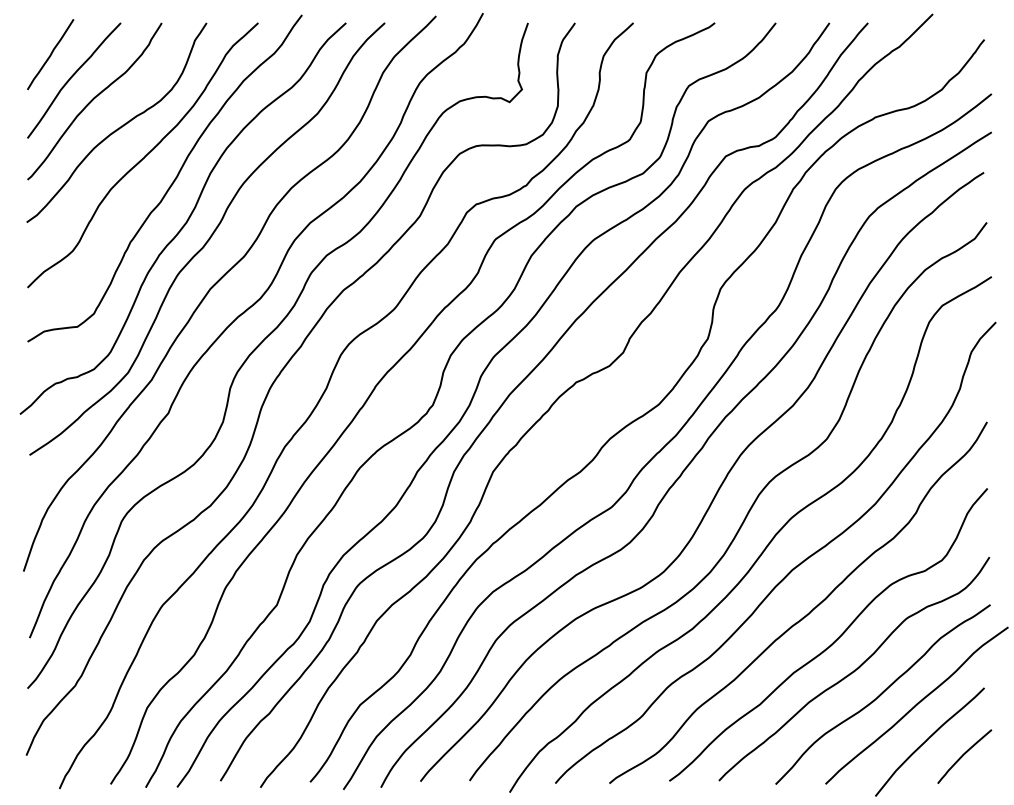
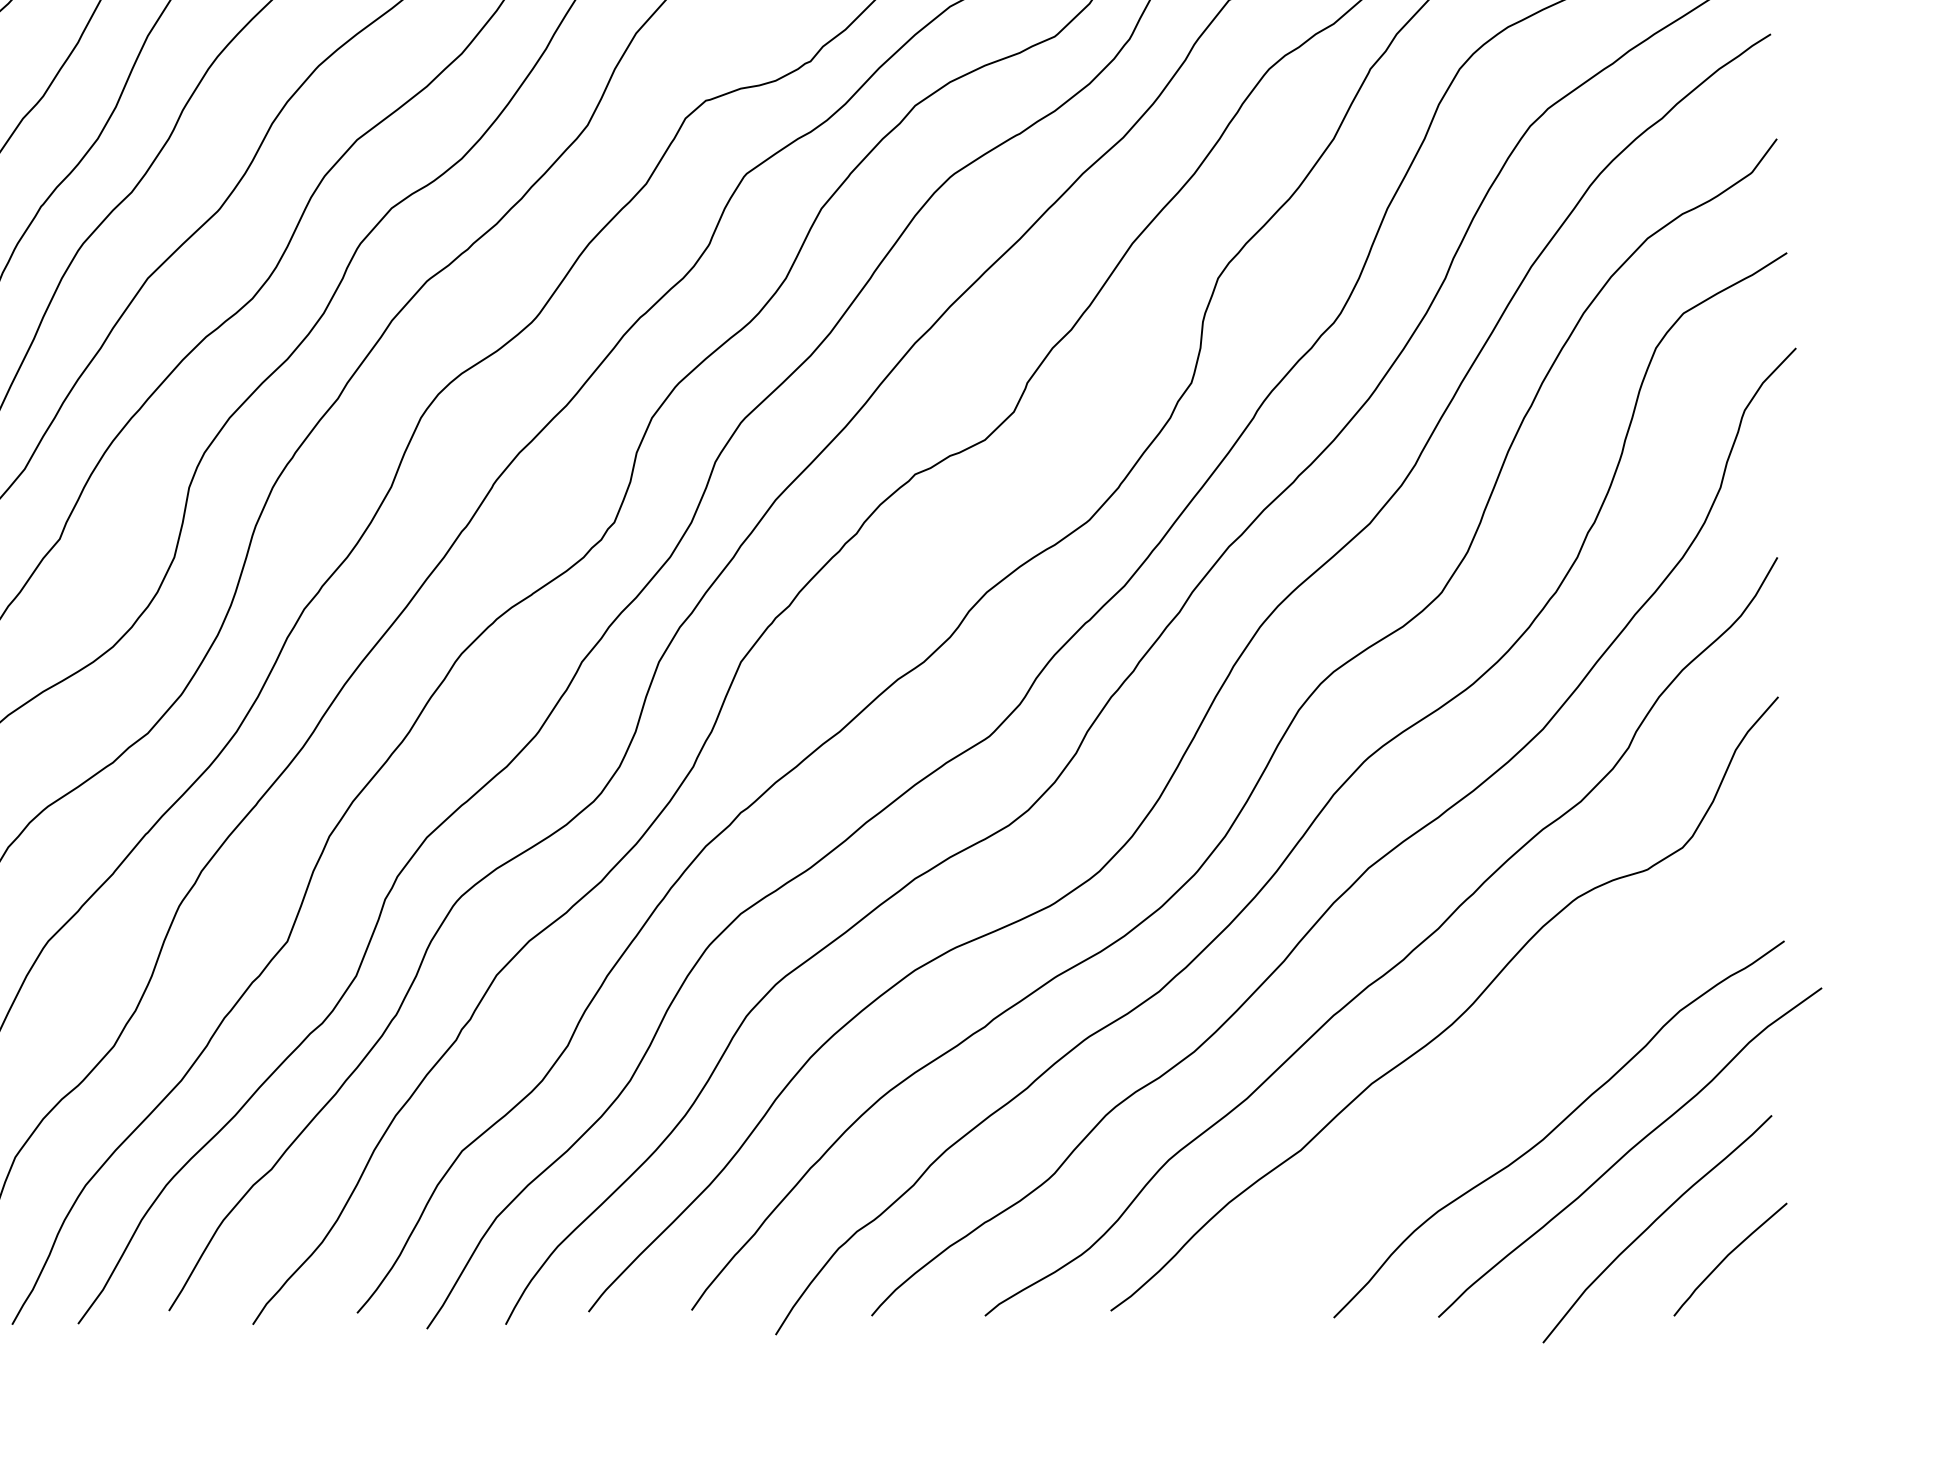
curve: (854, 669) -> (1499, 1076), removed

